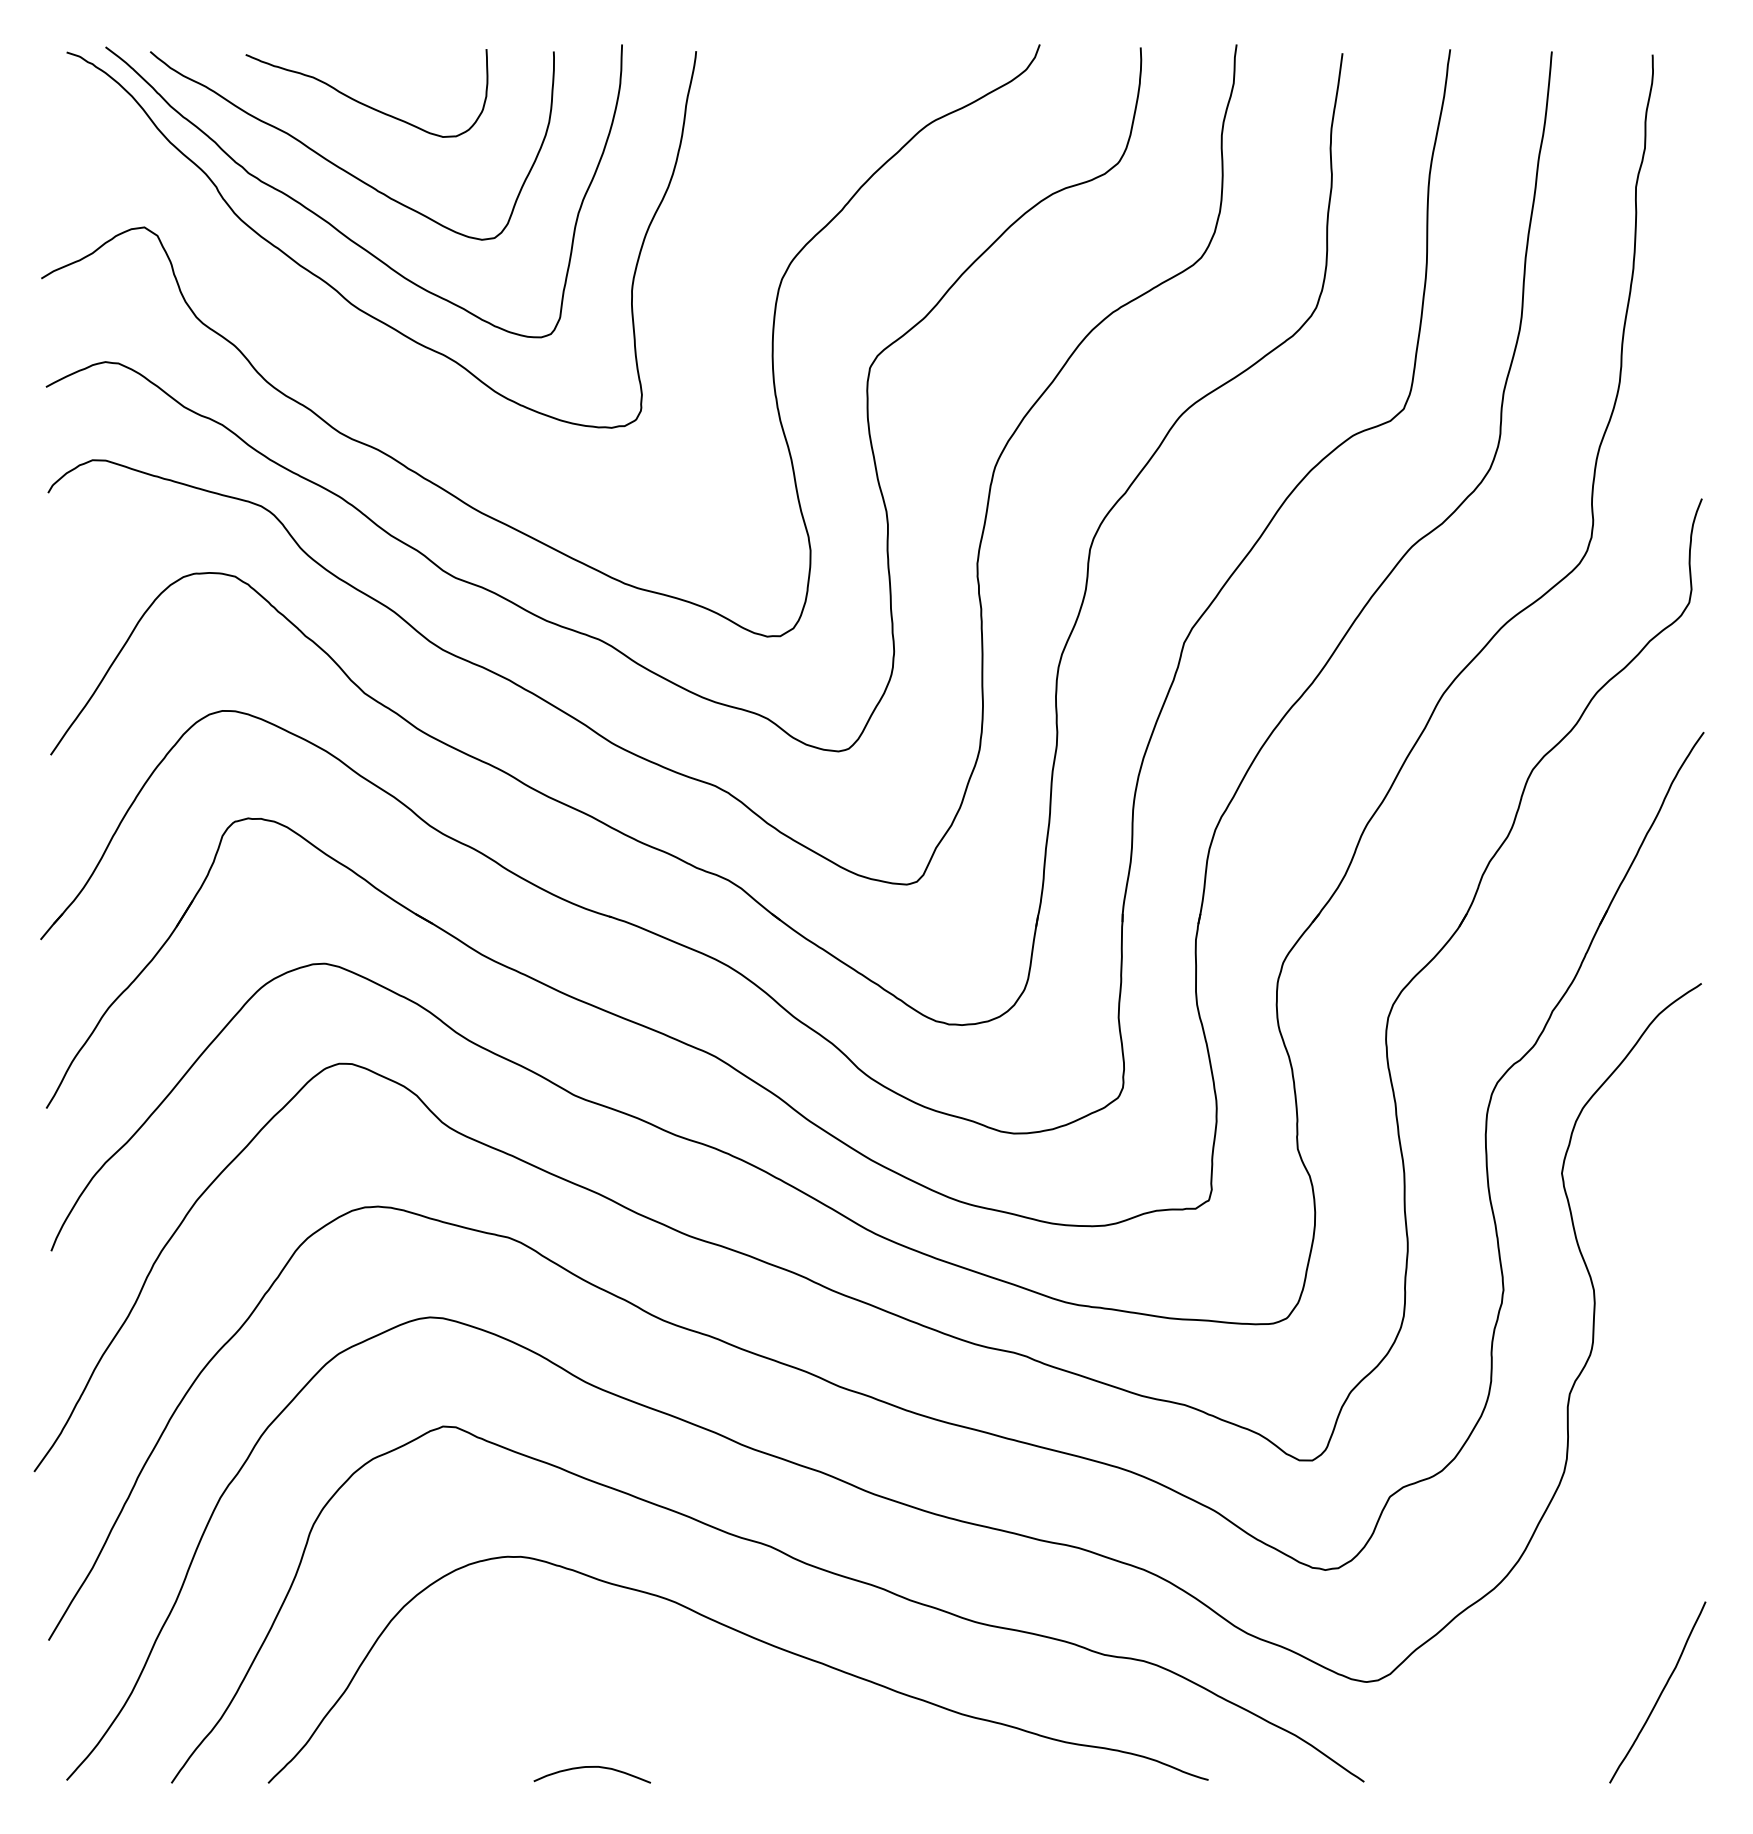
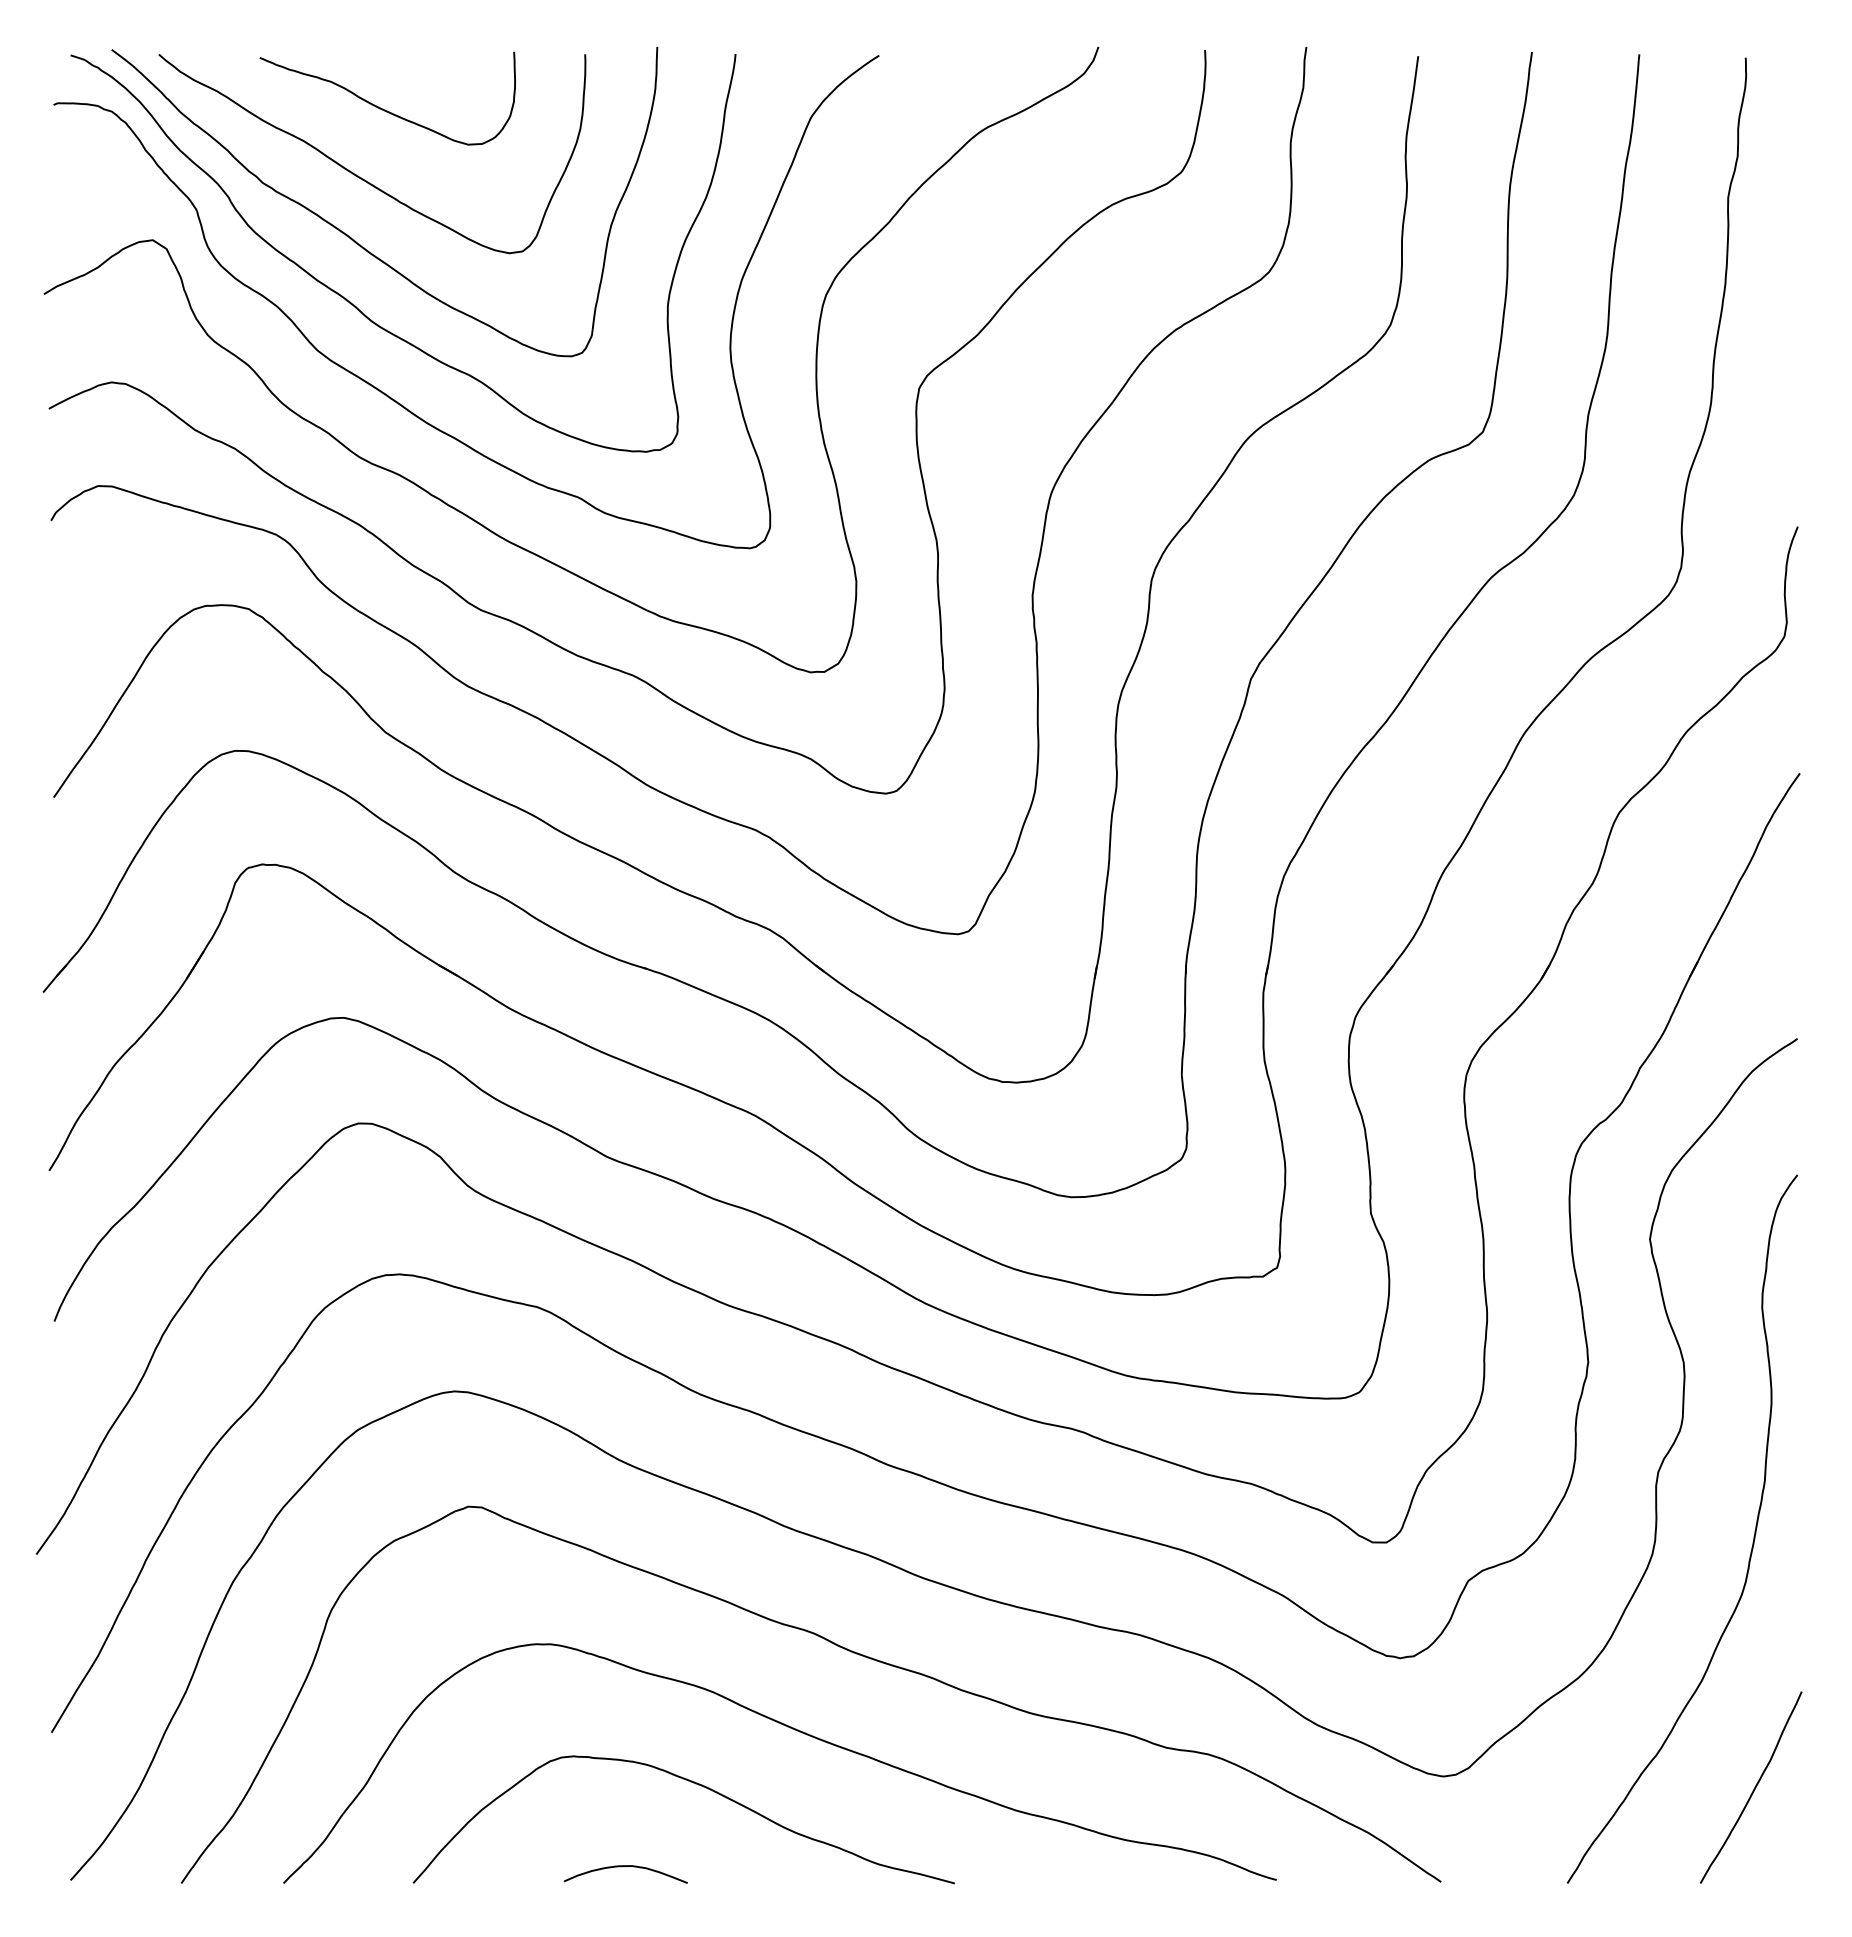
curve: (378, 382) -> (400, 403), added
curve: (1659, 1460) -> (1752, 1542), added
curve: (661, 1690) -> (698, 1785), added

